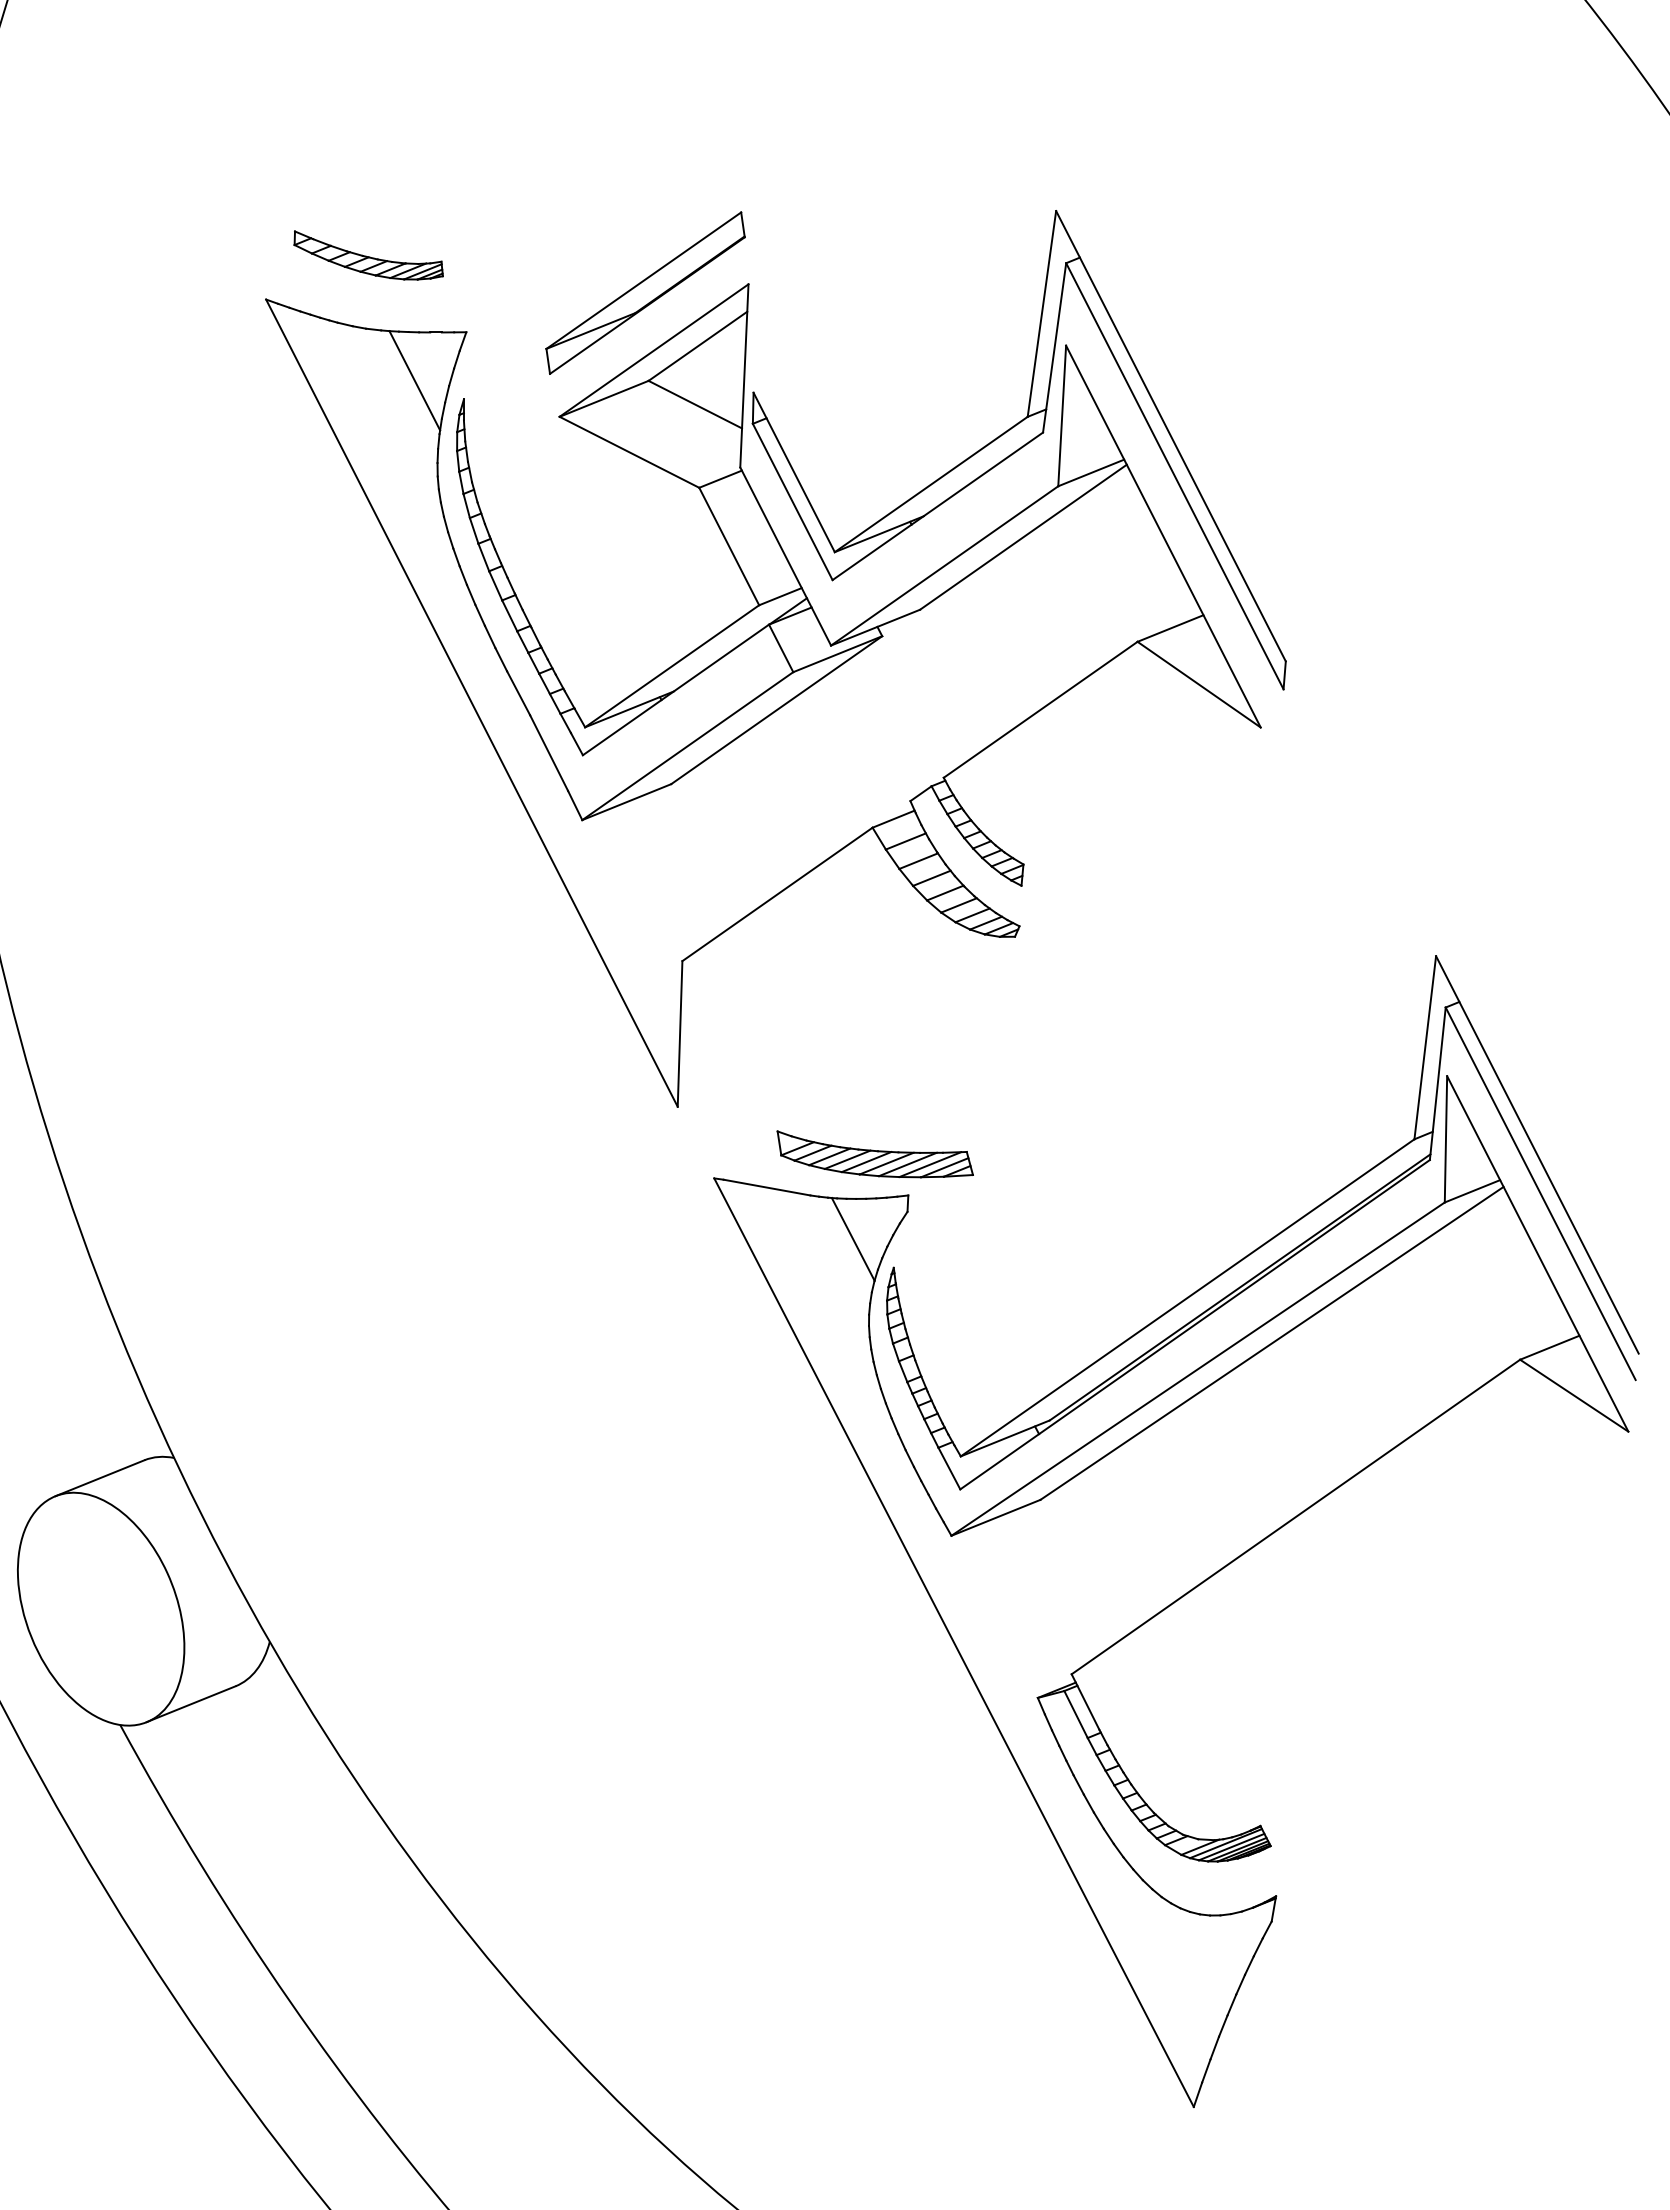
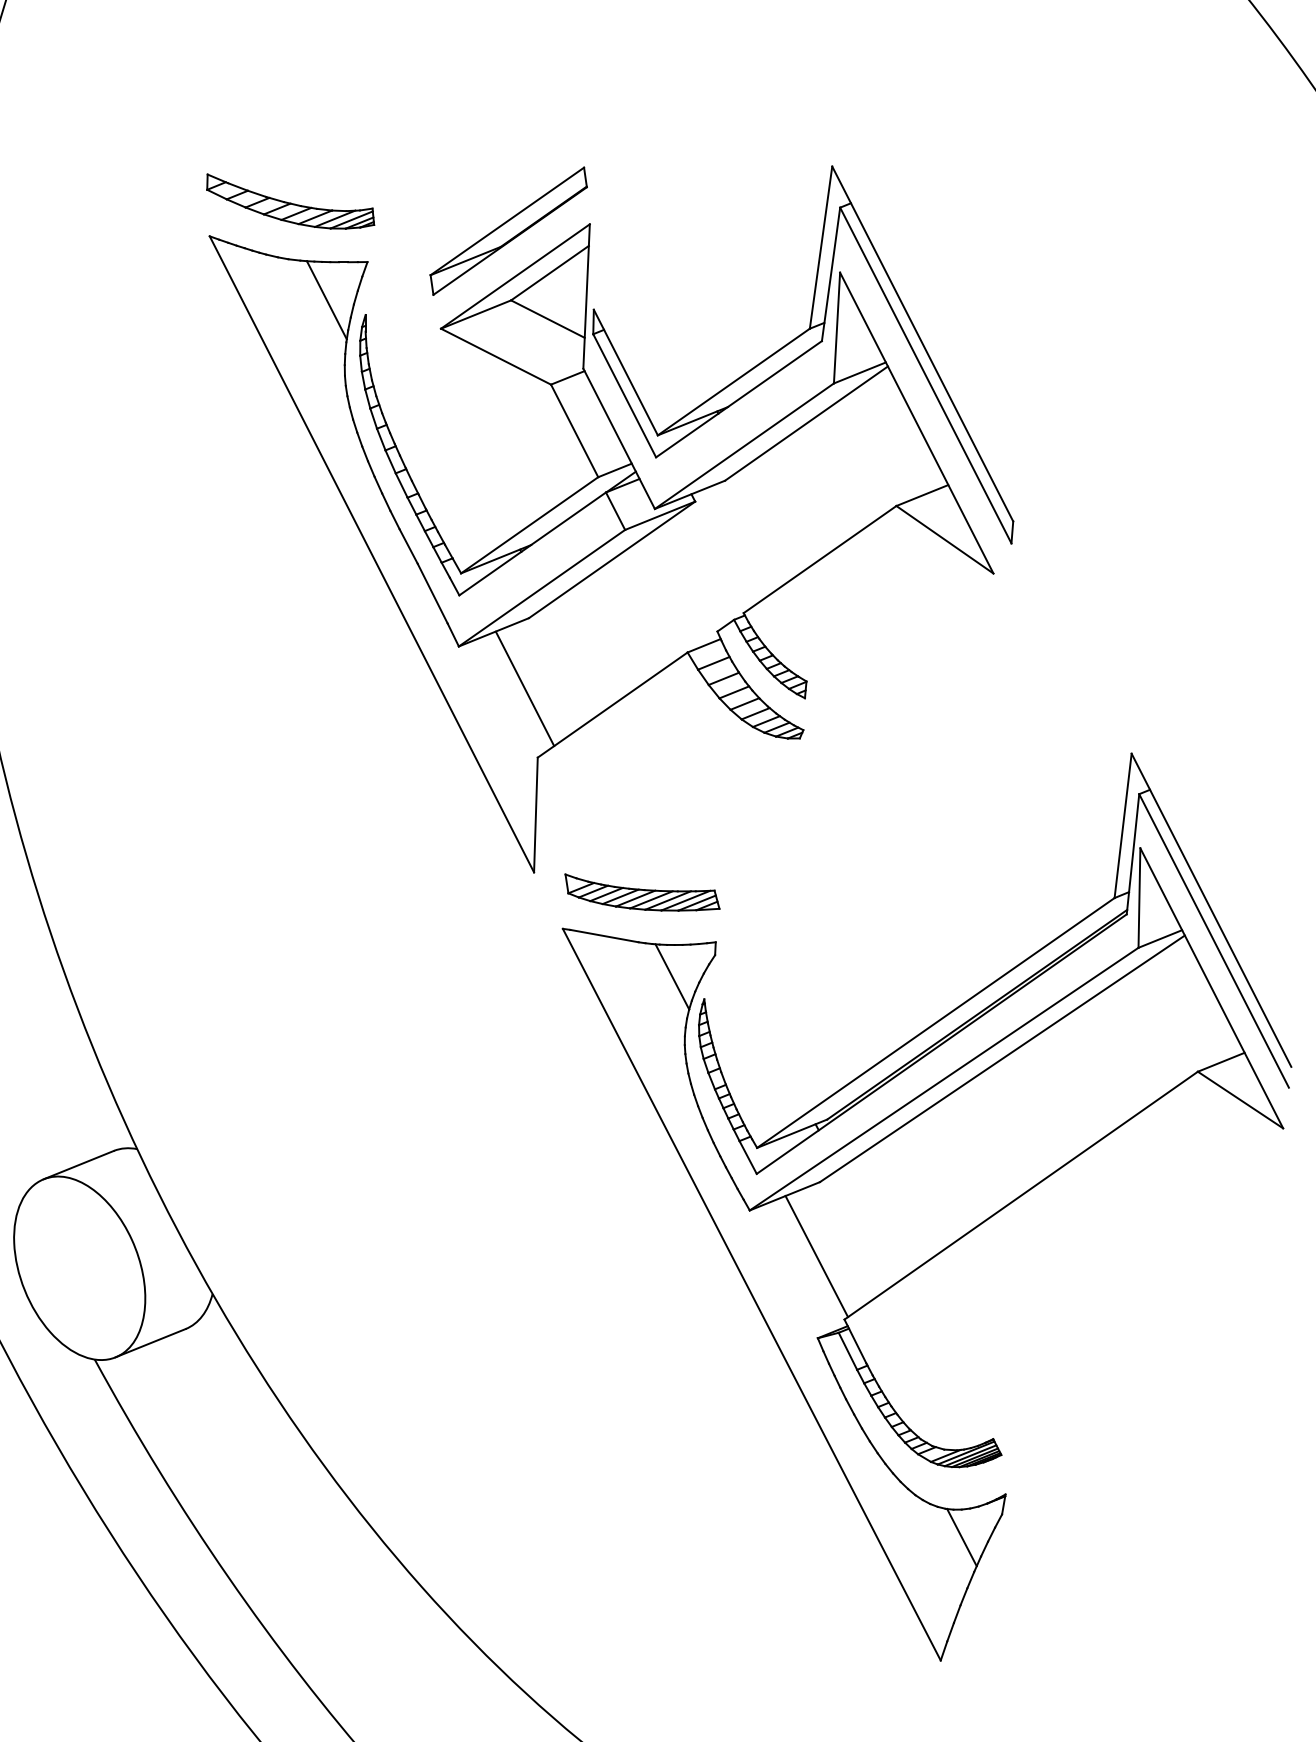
part: (368, 255) -> (290, 201), size x1.43
line: (666, 873) -> (525, 688), added
part: (874, 1154) -> (641, 892), moved
line: (1036, 1594) -> (816, 1256), added
line: (1220, 1950) -> (961, 1537), added

